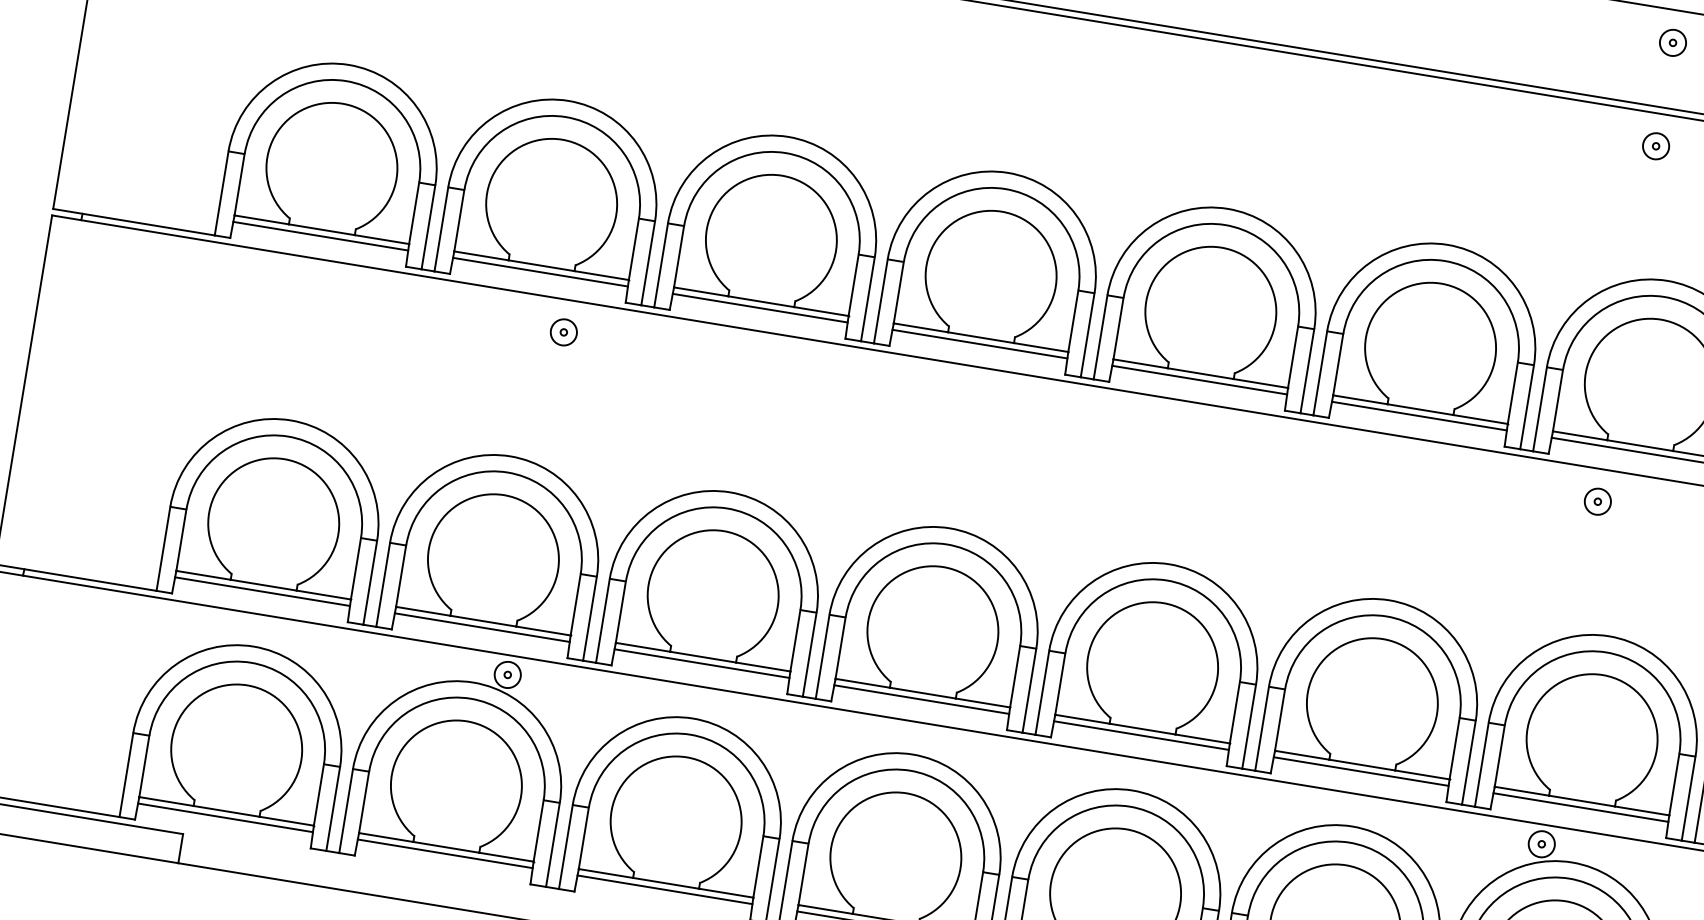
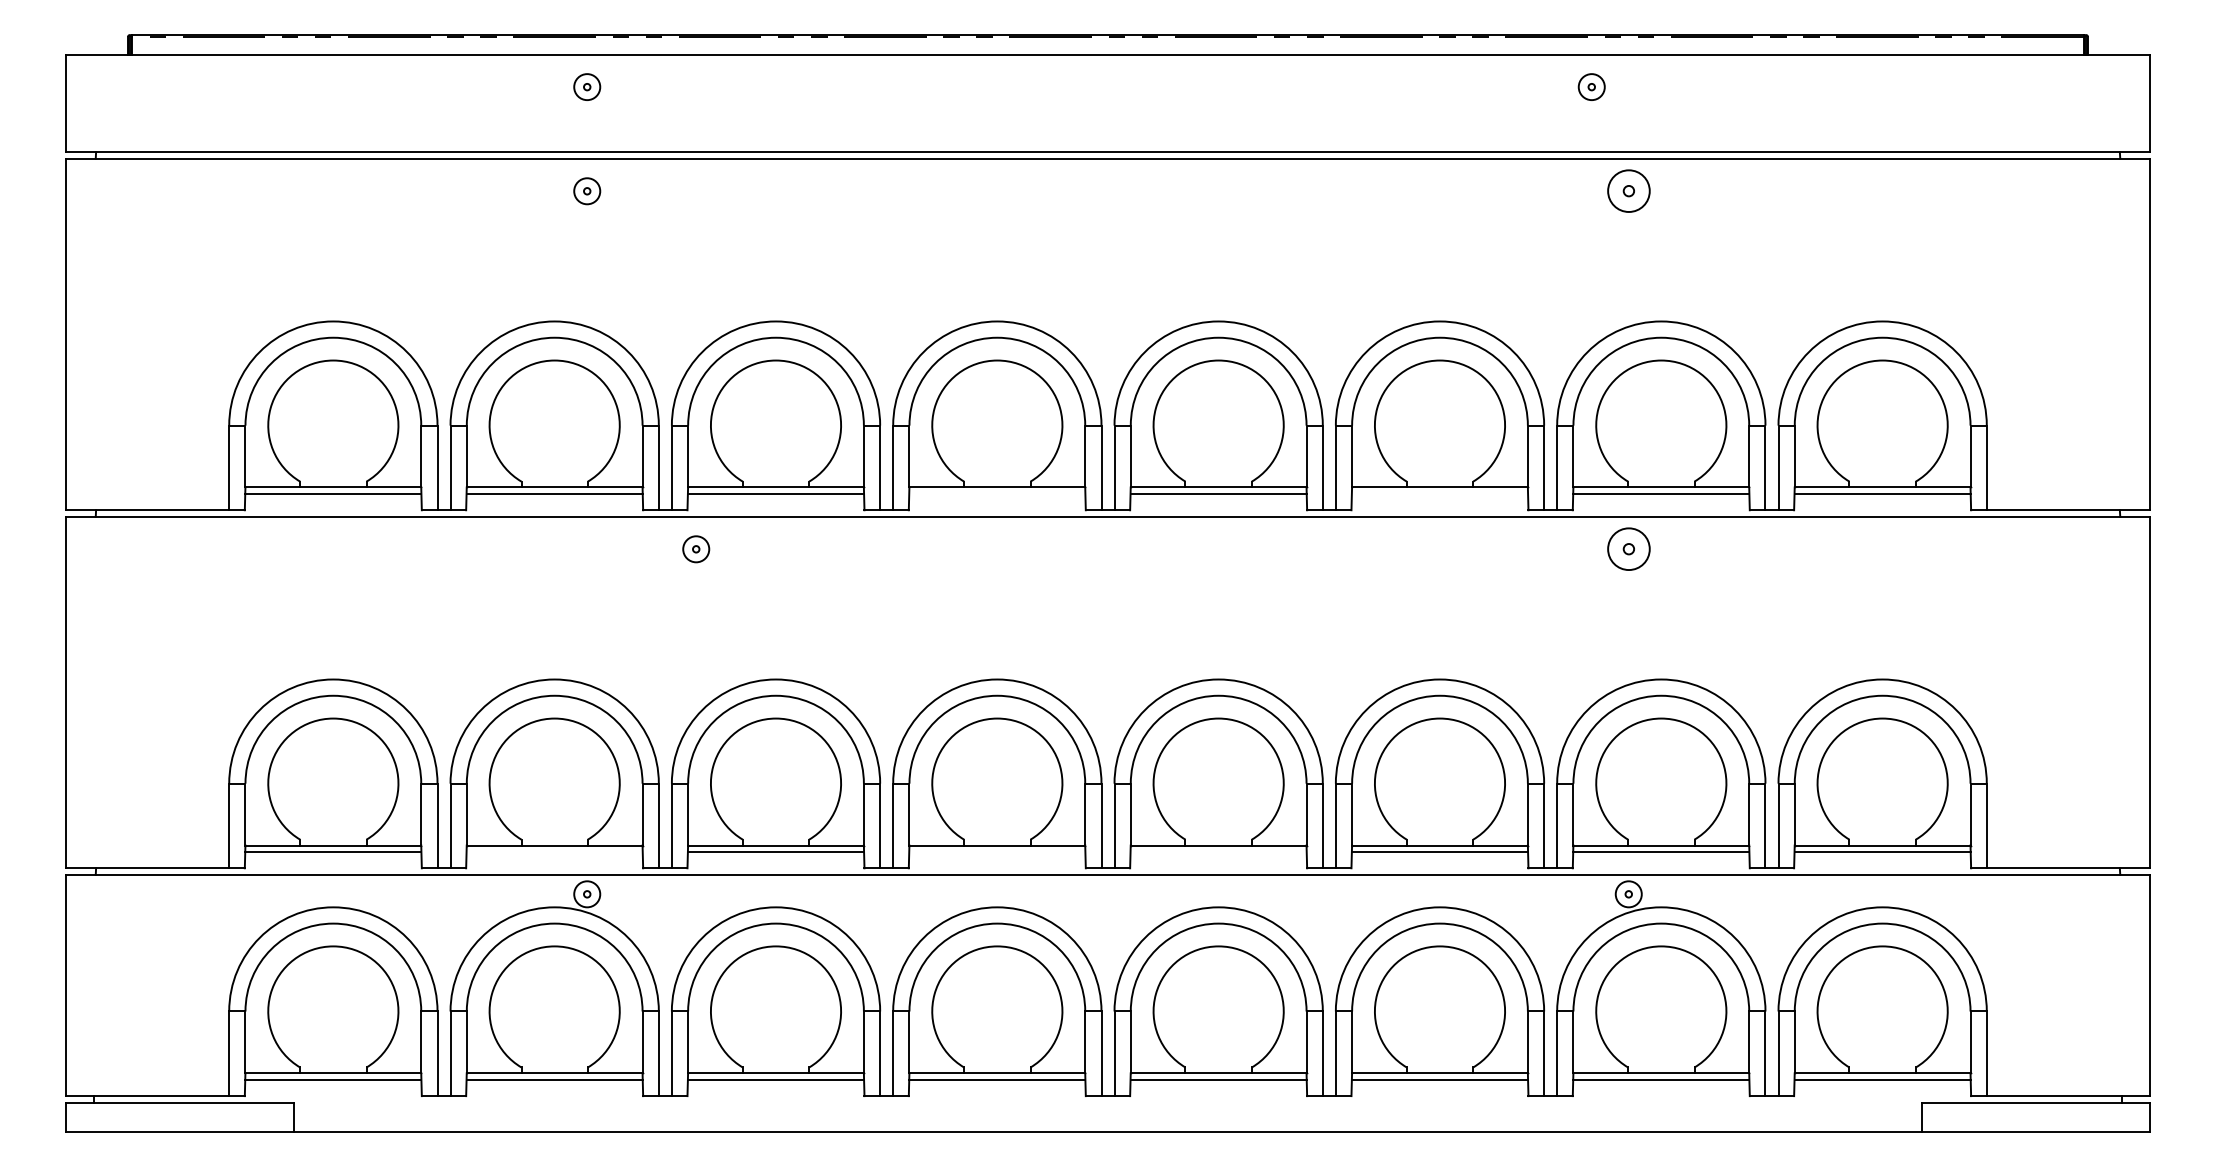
part: (1672, 42) -> (1591, 86), moved
part: (1655, 146) -> (1628, 191), size x1.6
part: (564, 332) -> (696, 549), moved
line: (980, 343) -> (997, 493), removed
line: (1419, 415) -> (1439, 493), removed
part: (1597, 501) -> (1628, 549), size x1.6
line: (482, 628) -> (554, 852), removed
line: (921, 700) -> (997, 852), removed
line: (1141, 736) -> (1218, 852), removed

